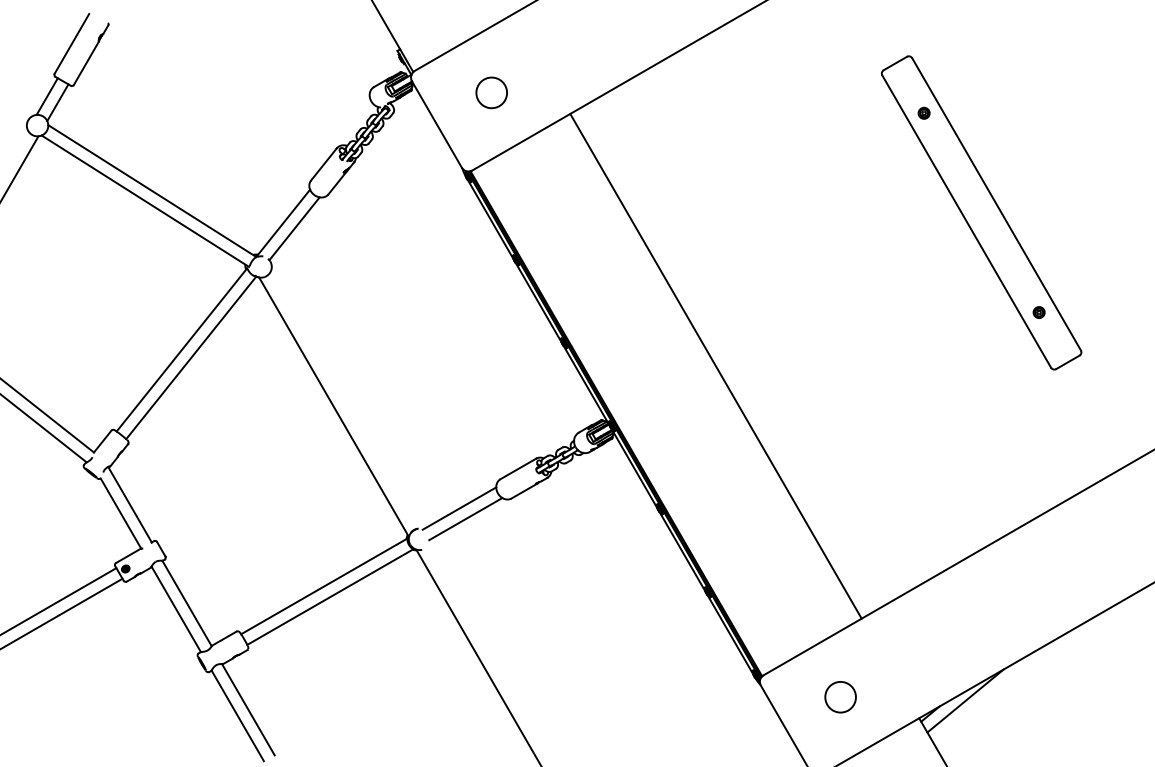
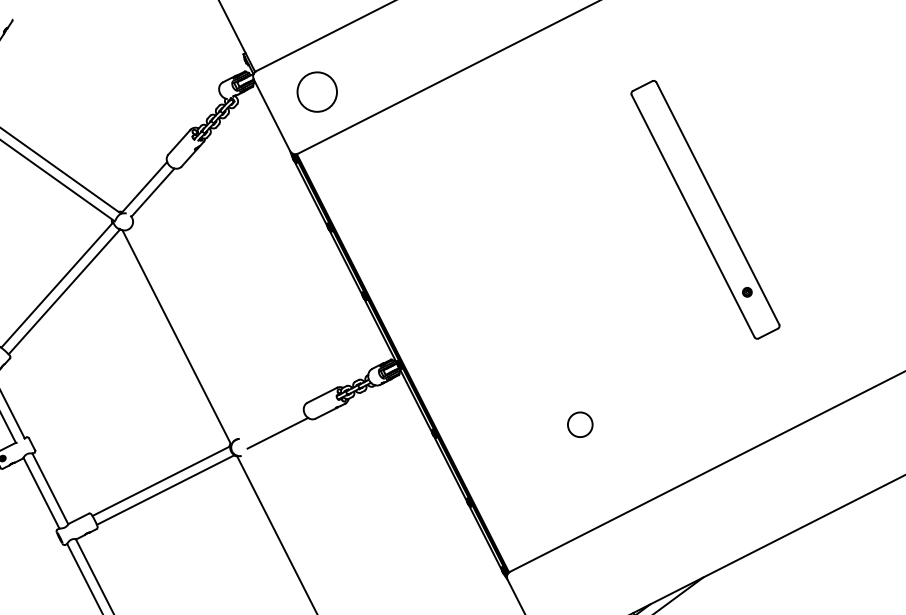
circle: (491, 92) -> (317, 91), size x1.6
part: (923, 112) -> (663, 126), removed
line: (715, 365) -> (485, 320), removed
line: (459, 508) -> (273, 424), removed
circle: (840, 697) -> (580, 425), moved

